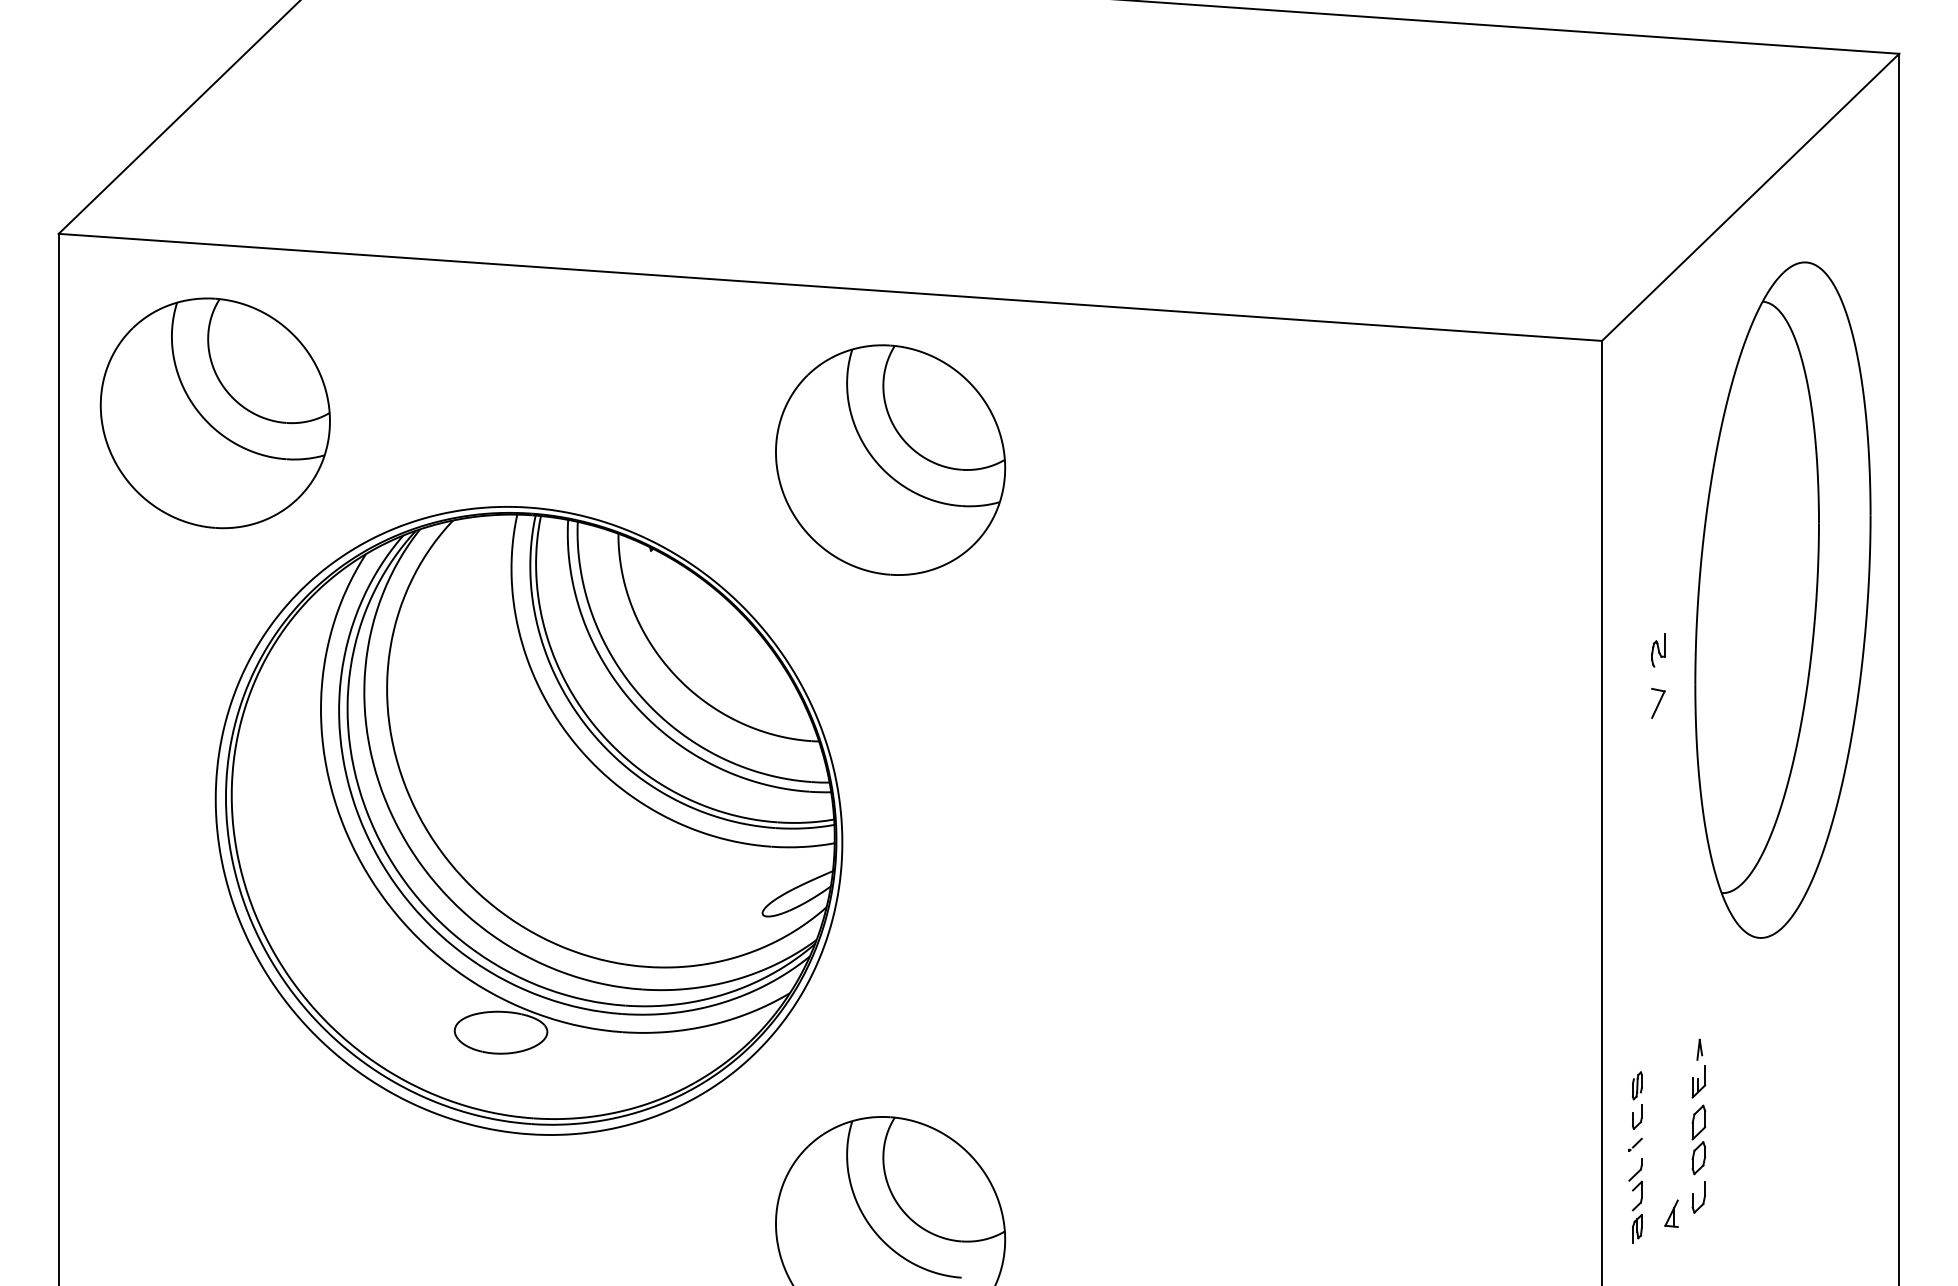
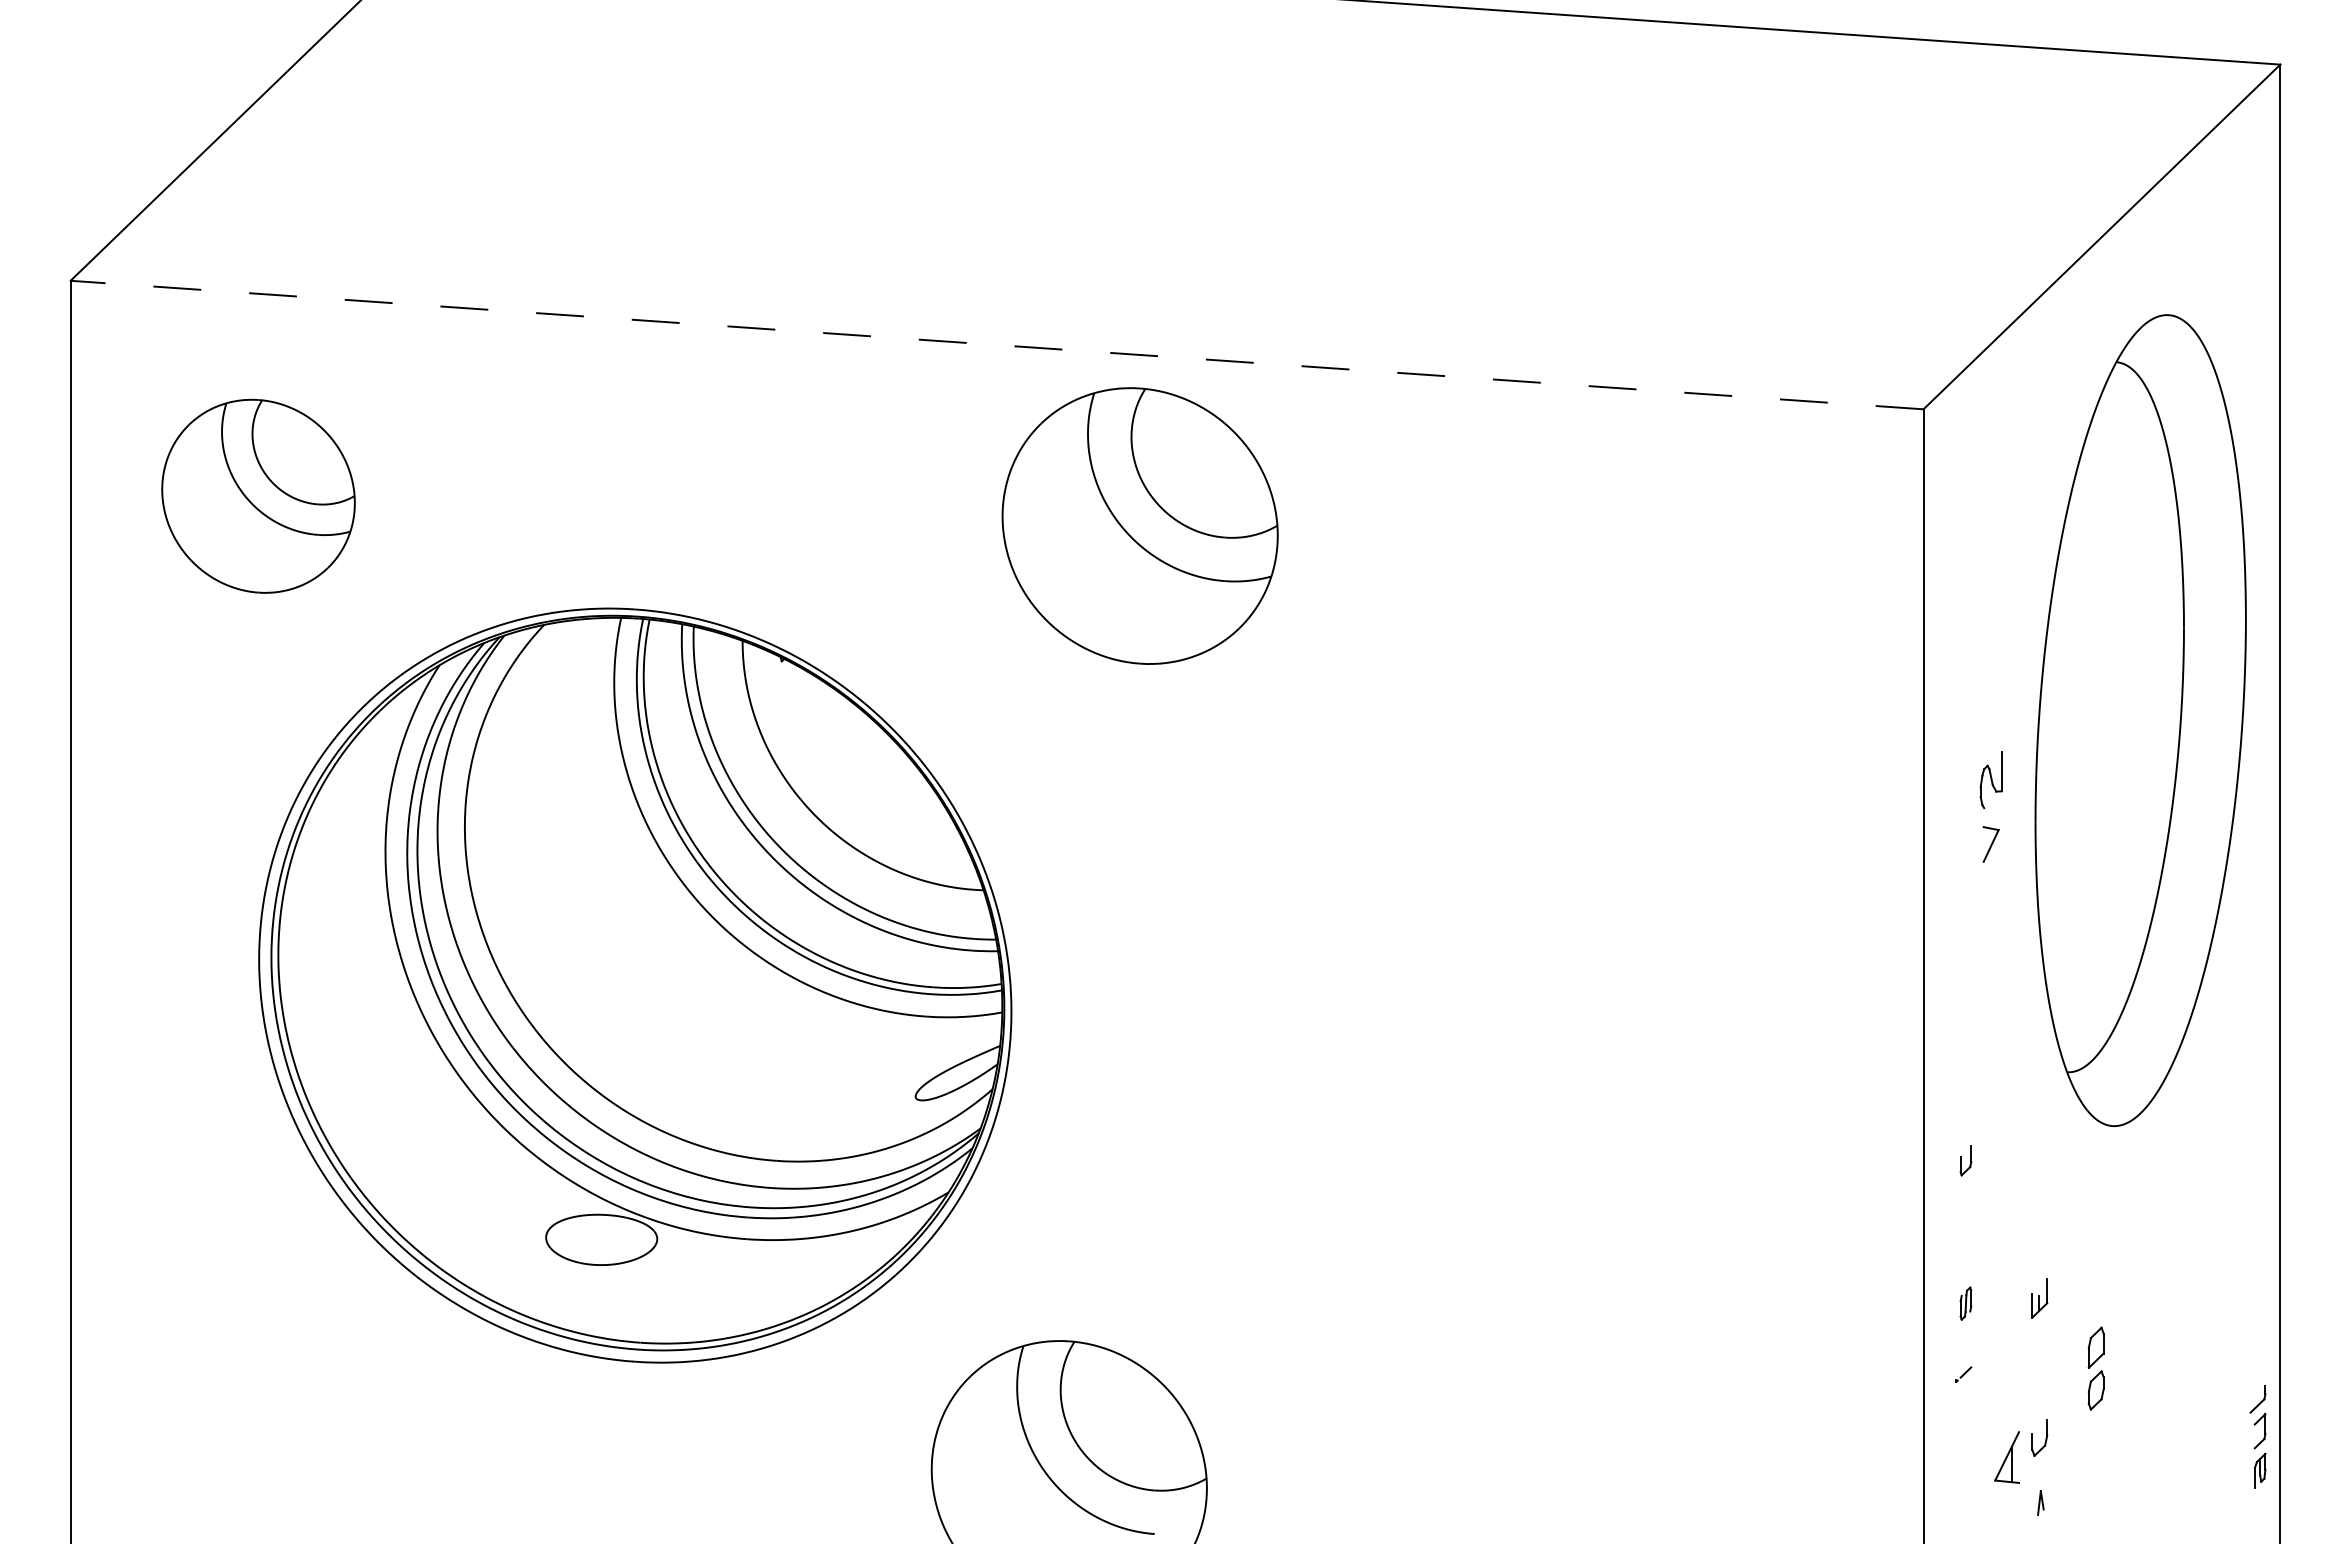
line: (830, 287) -> (997, 345), solid -> dashed
part: (214, 413) -> (257, 496), size x0.7
part: (890, 459) -> (1140, 525), moved
part: (1658, 650) -> (1991, 781), size x1.4
part: (1699, 1049) -> (2040, 1502), moved
part: (1637, 1116) -> (1966, 1160), moved
part: (1698, 1139) -> (2095, 1368), moved
part: (1635, 1200) -> (2257, 1436), moved
part: (1671, 1213) -> (2006, 1456), size x1.6

